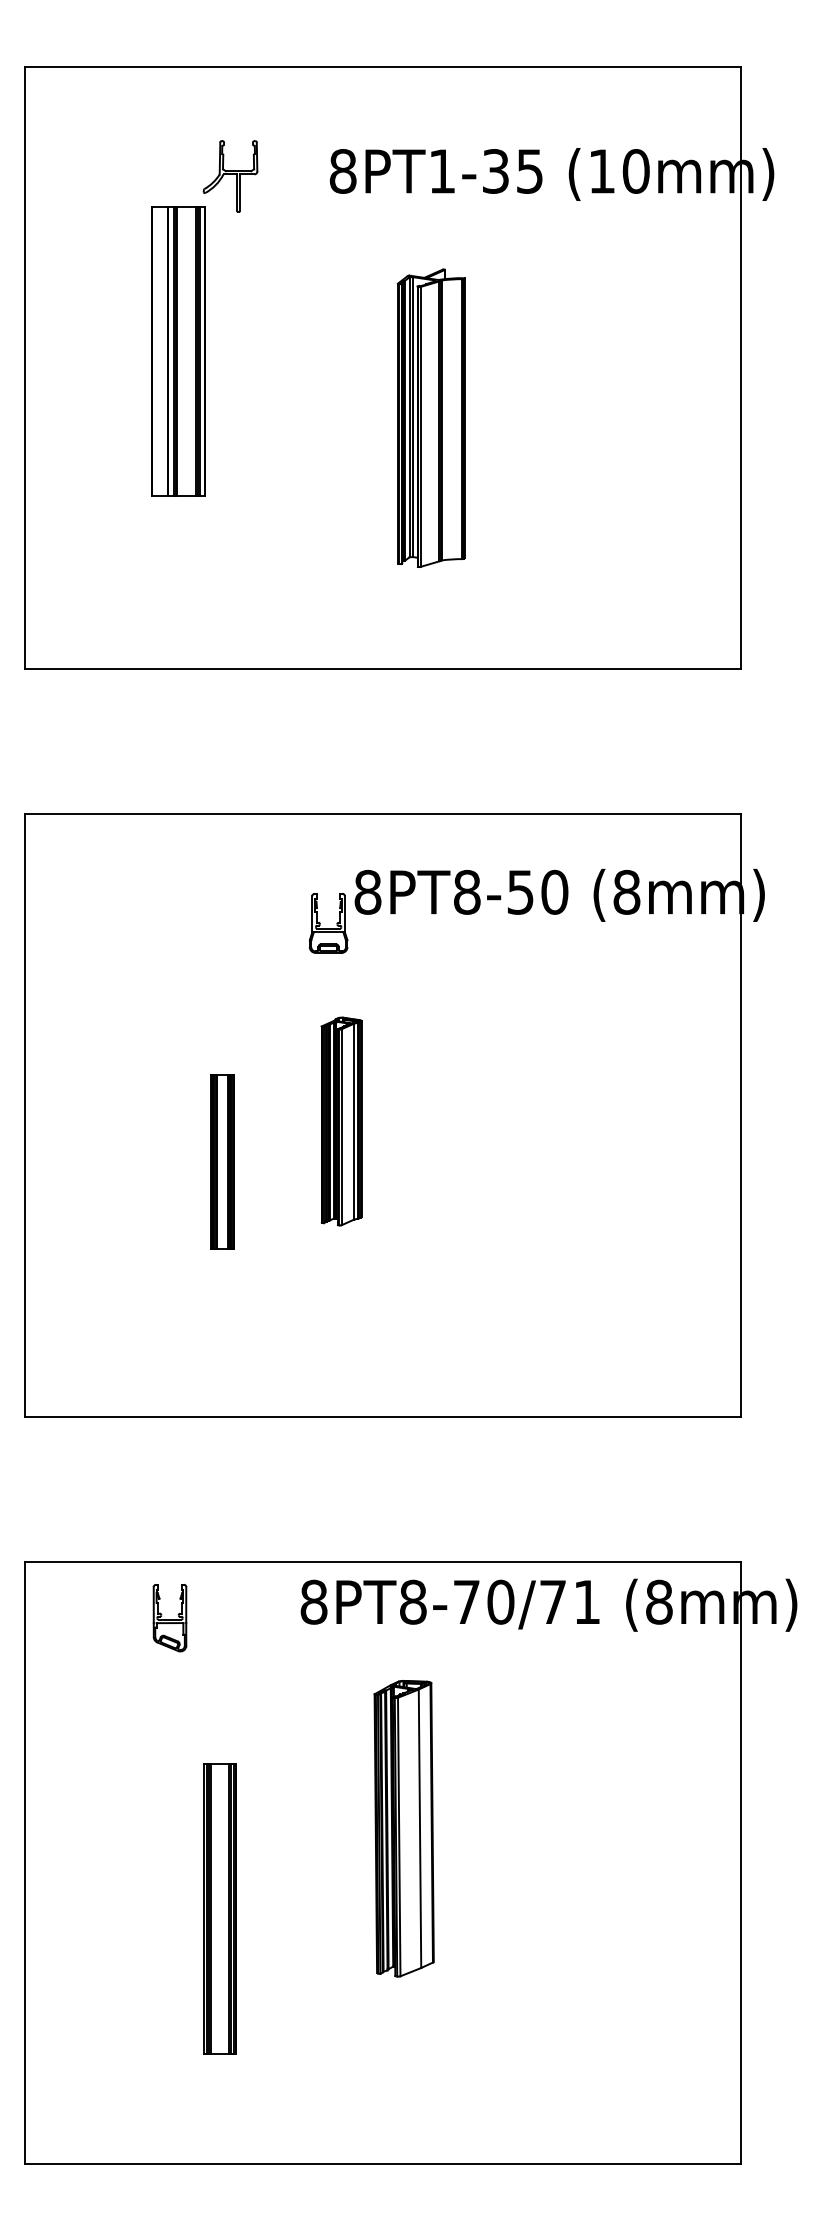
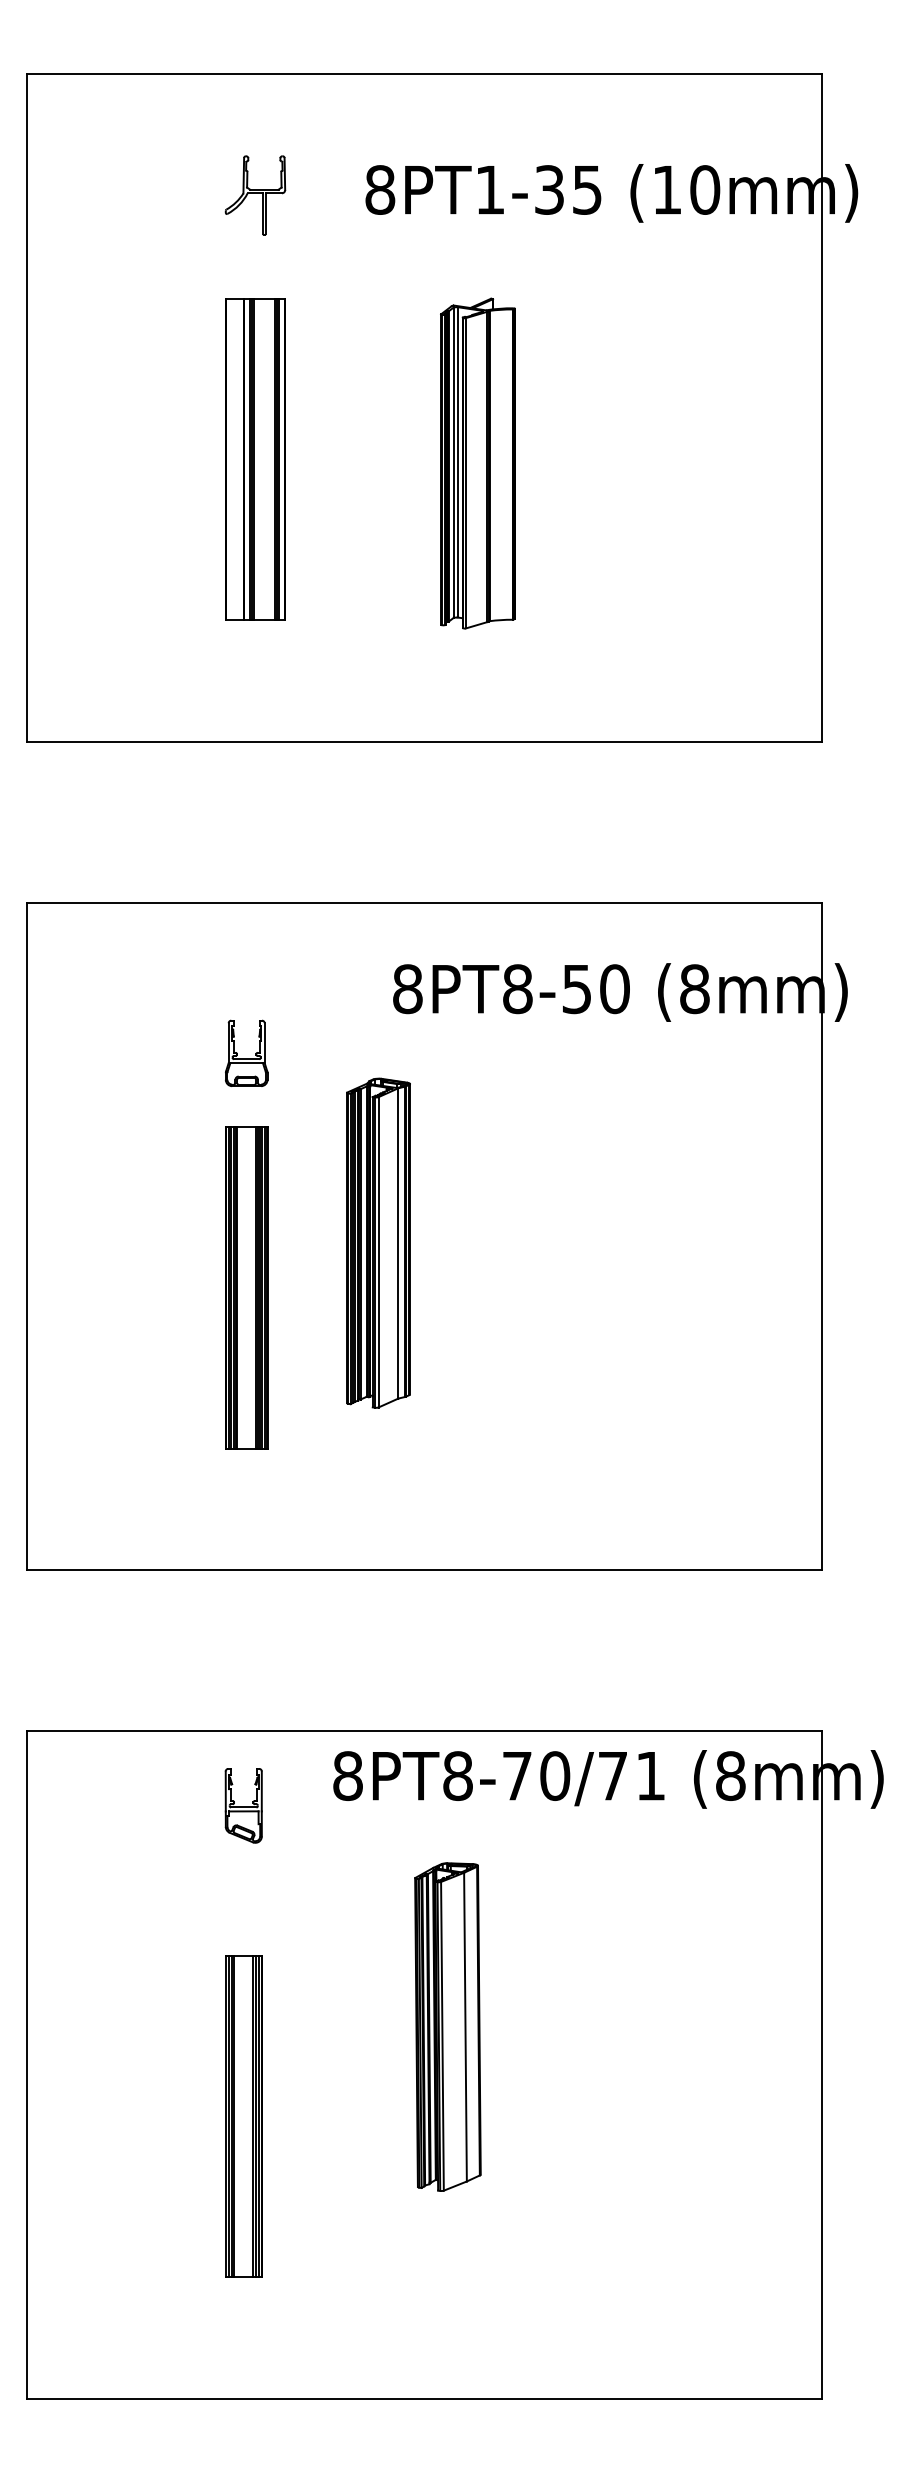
part: (178, 351) -> (255, 459), moved
part: (328, 923) -> (246, 1053), moved
part: (341, 1121) -> (378, 1243), size x1.43
part: (222, 1161) -> (246, 1287), size x1.67
part: (169, 1618) -> (243, 1806), moved

